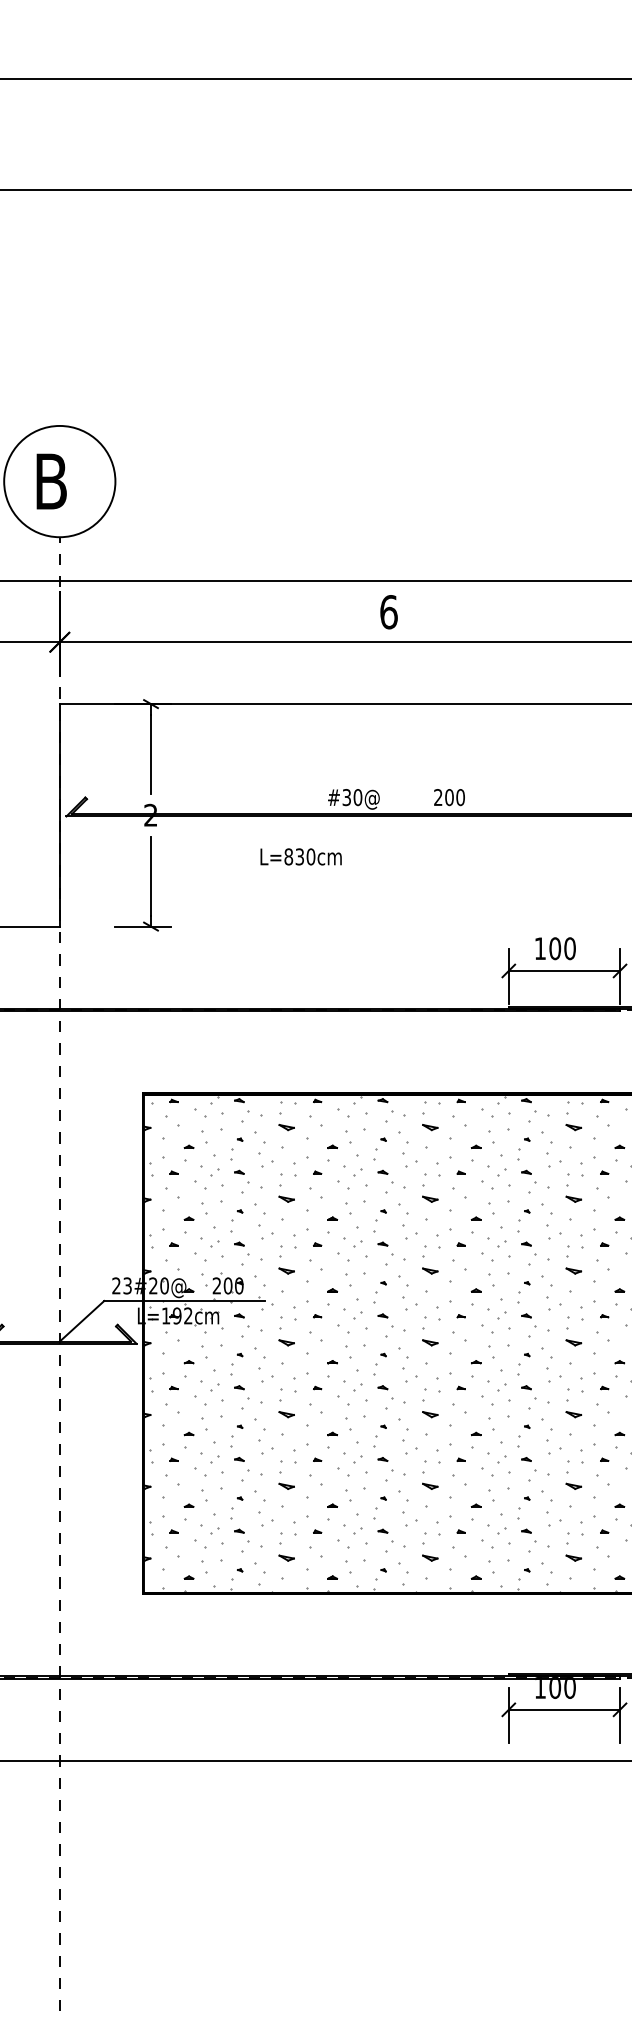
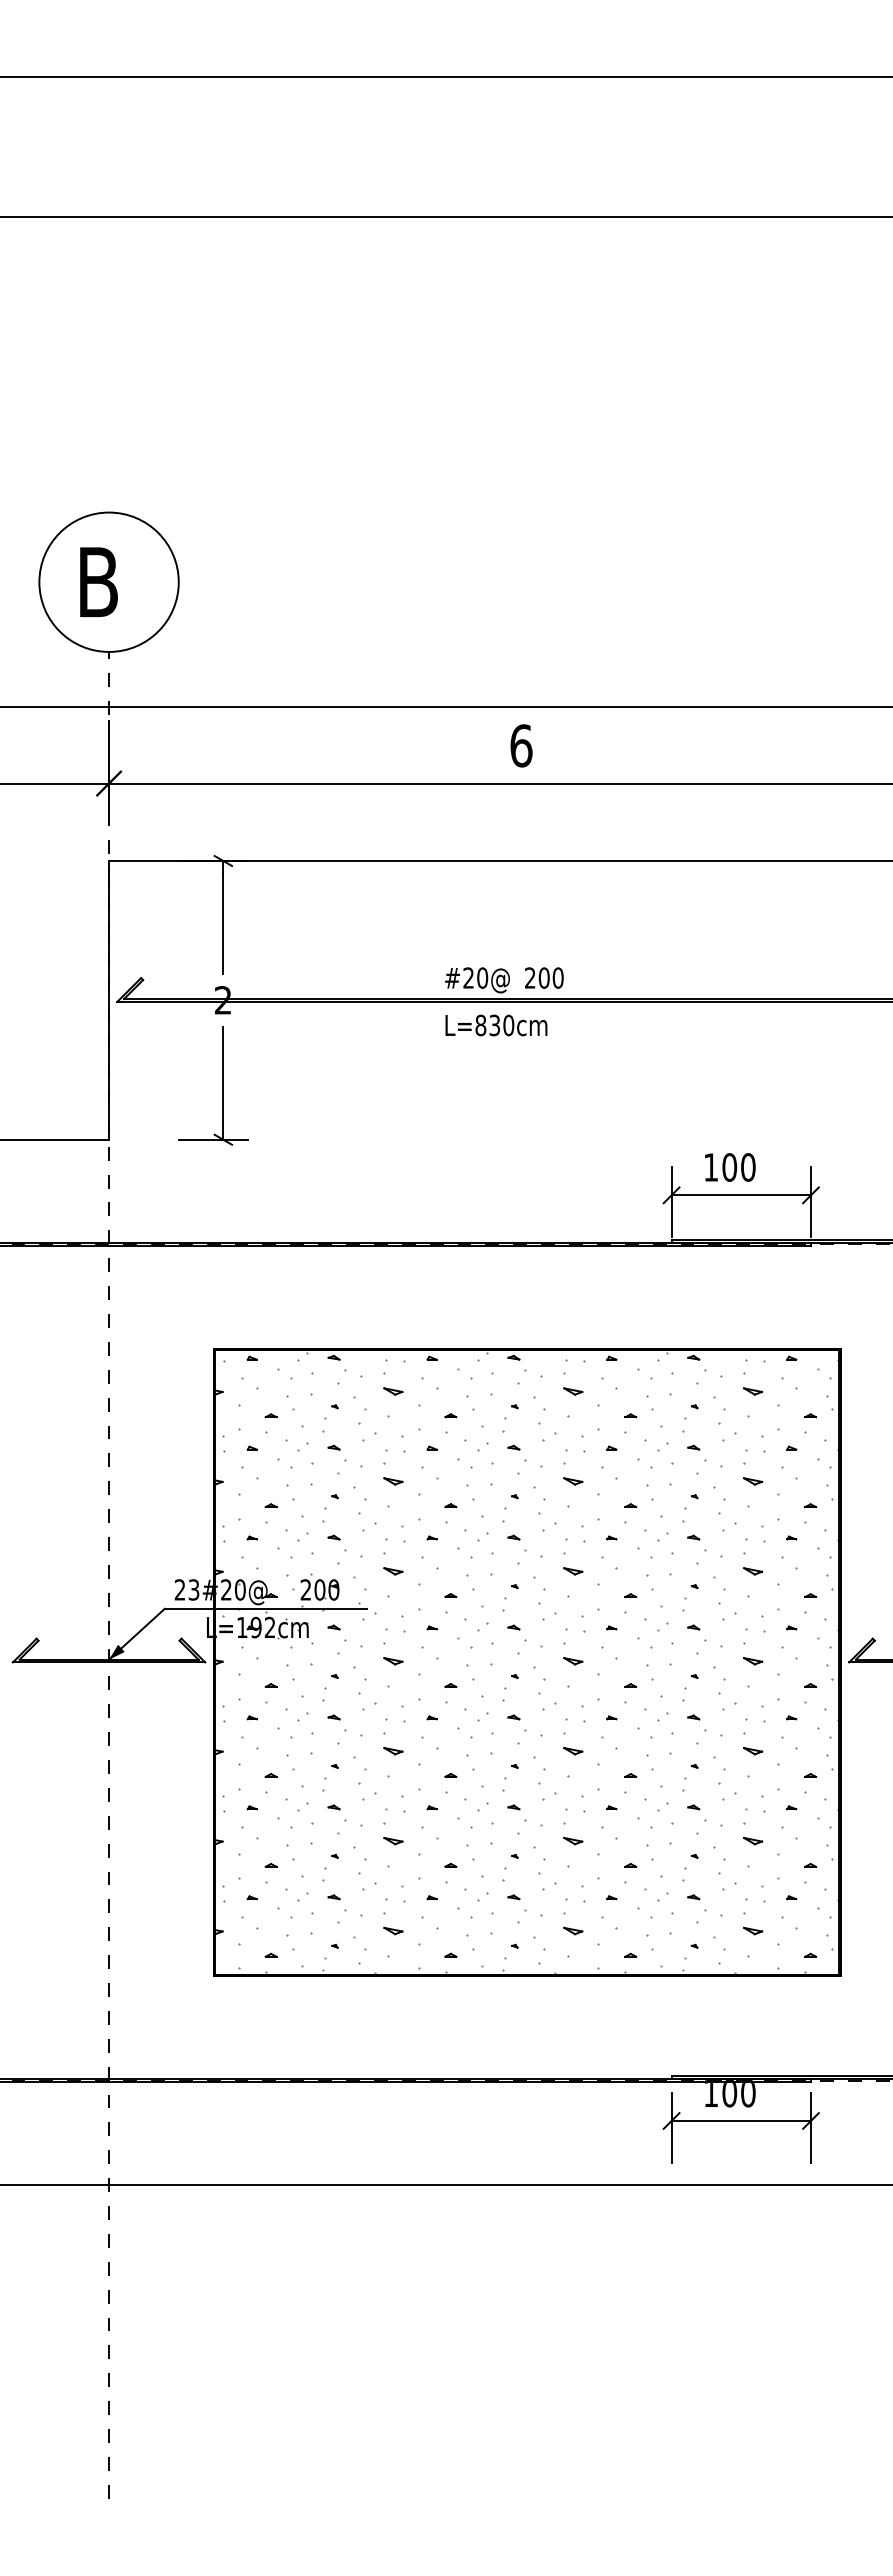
text: (346, 797) -> (468, 977), #30@ -> #20@
text: (449, 797) -> (544, 977), moved
text: (301, 856) -> (496, 1025), moved
fill: (65, 1335) -> (116, 1651), added

